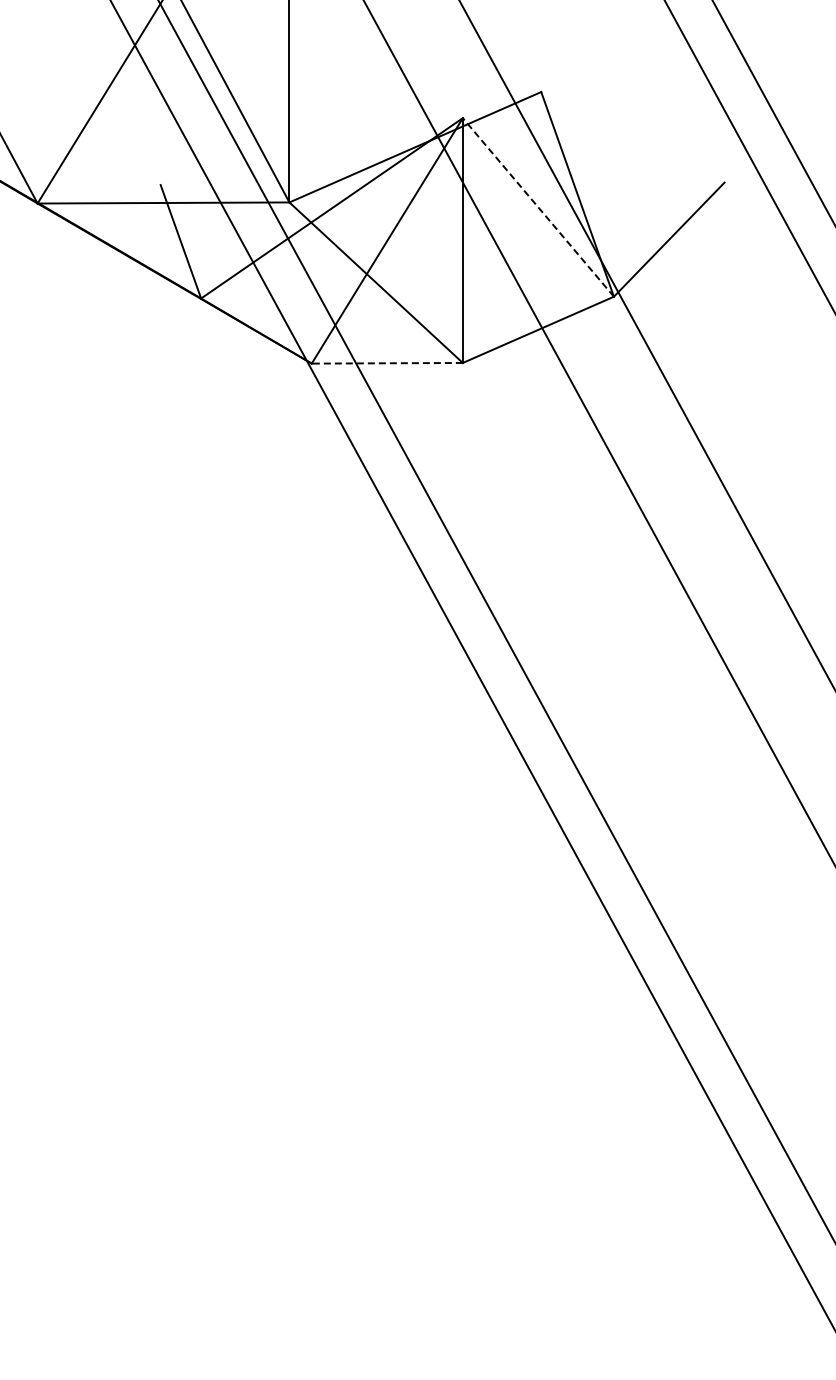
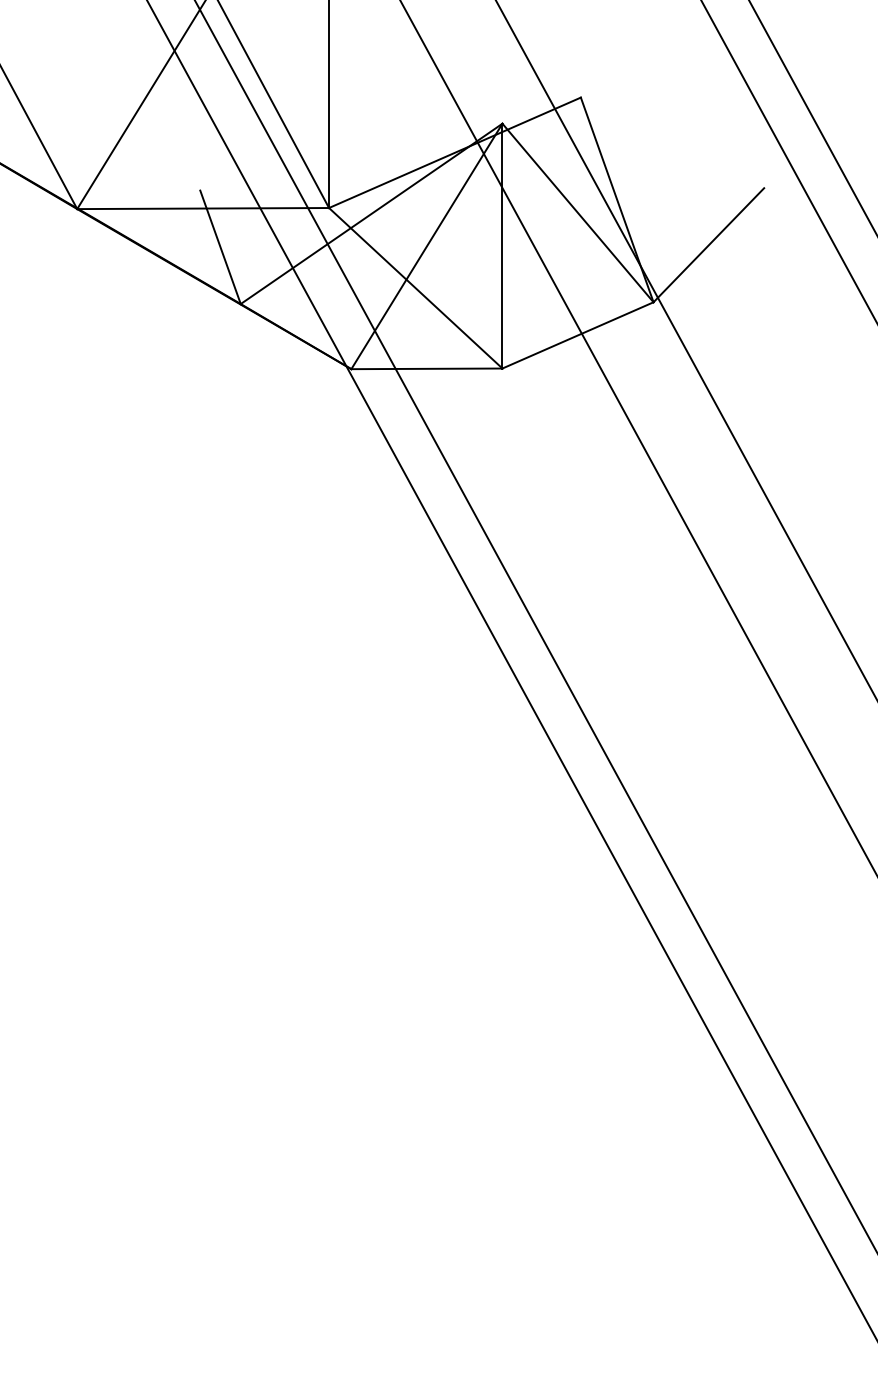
line: (538, 207) -> (578, 213), dashed -> solid
line: (386, 362) -> (426, 368), dashed -> solid

